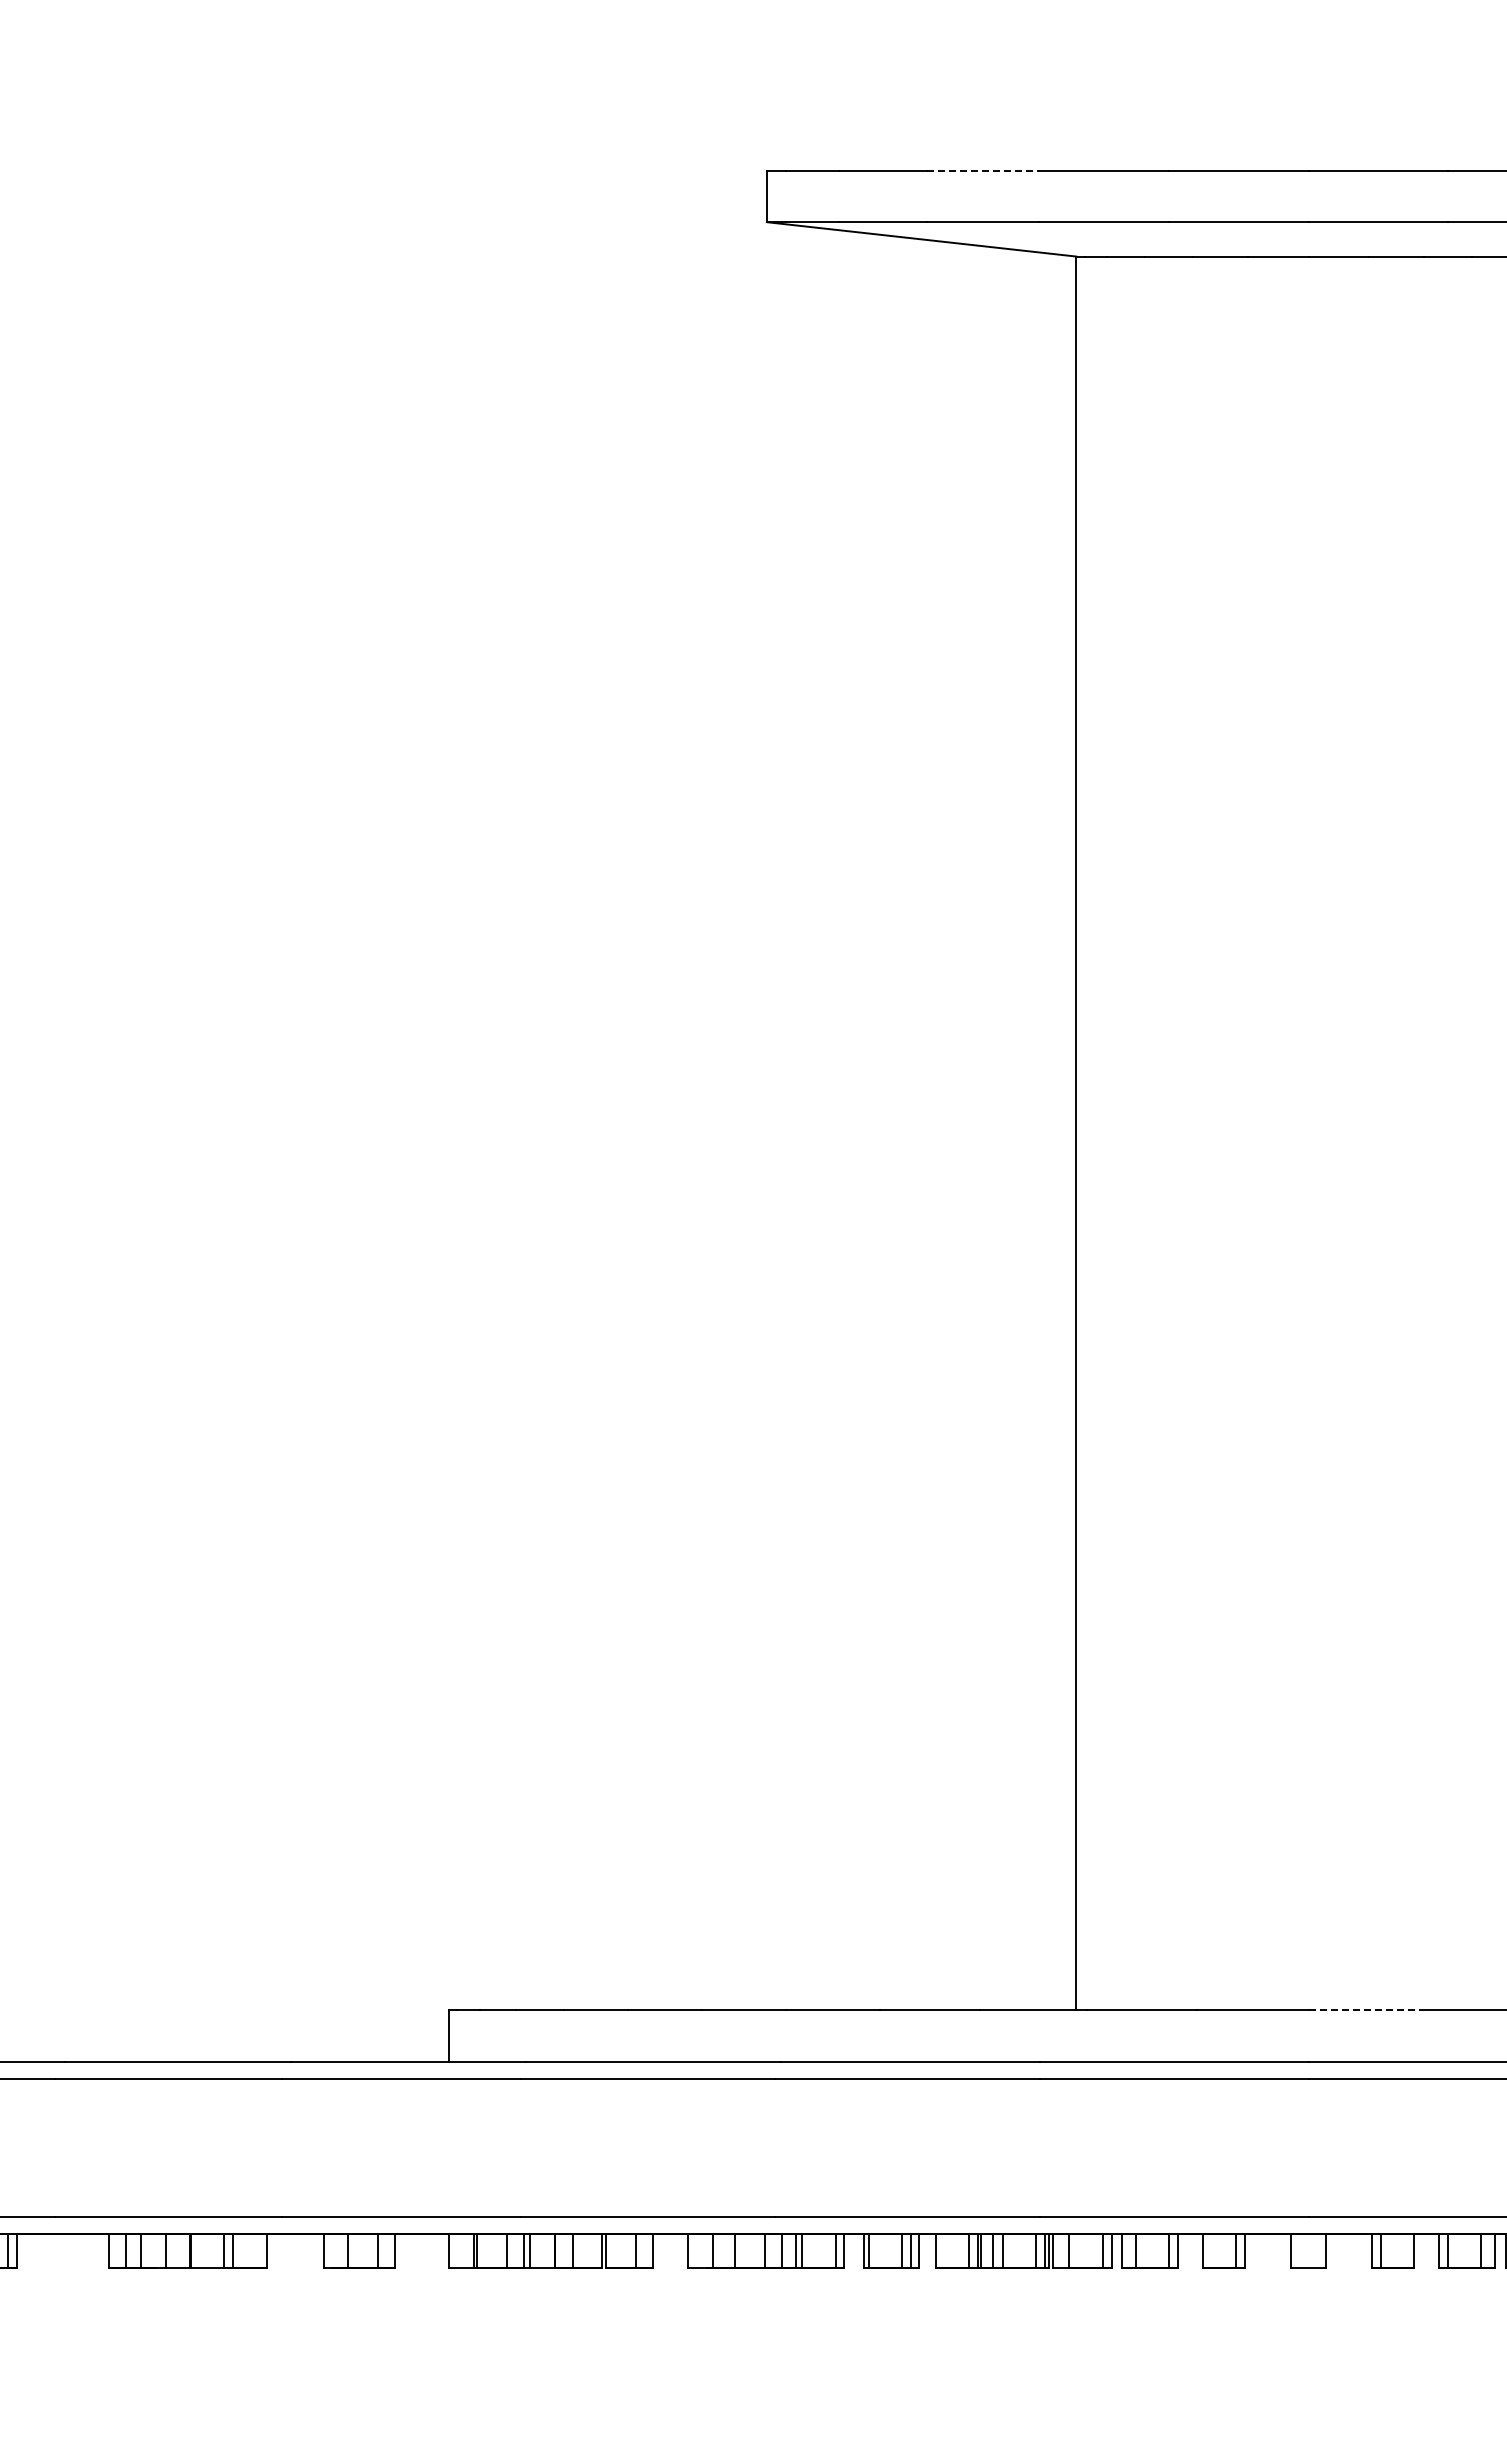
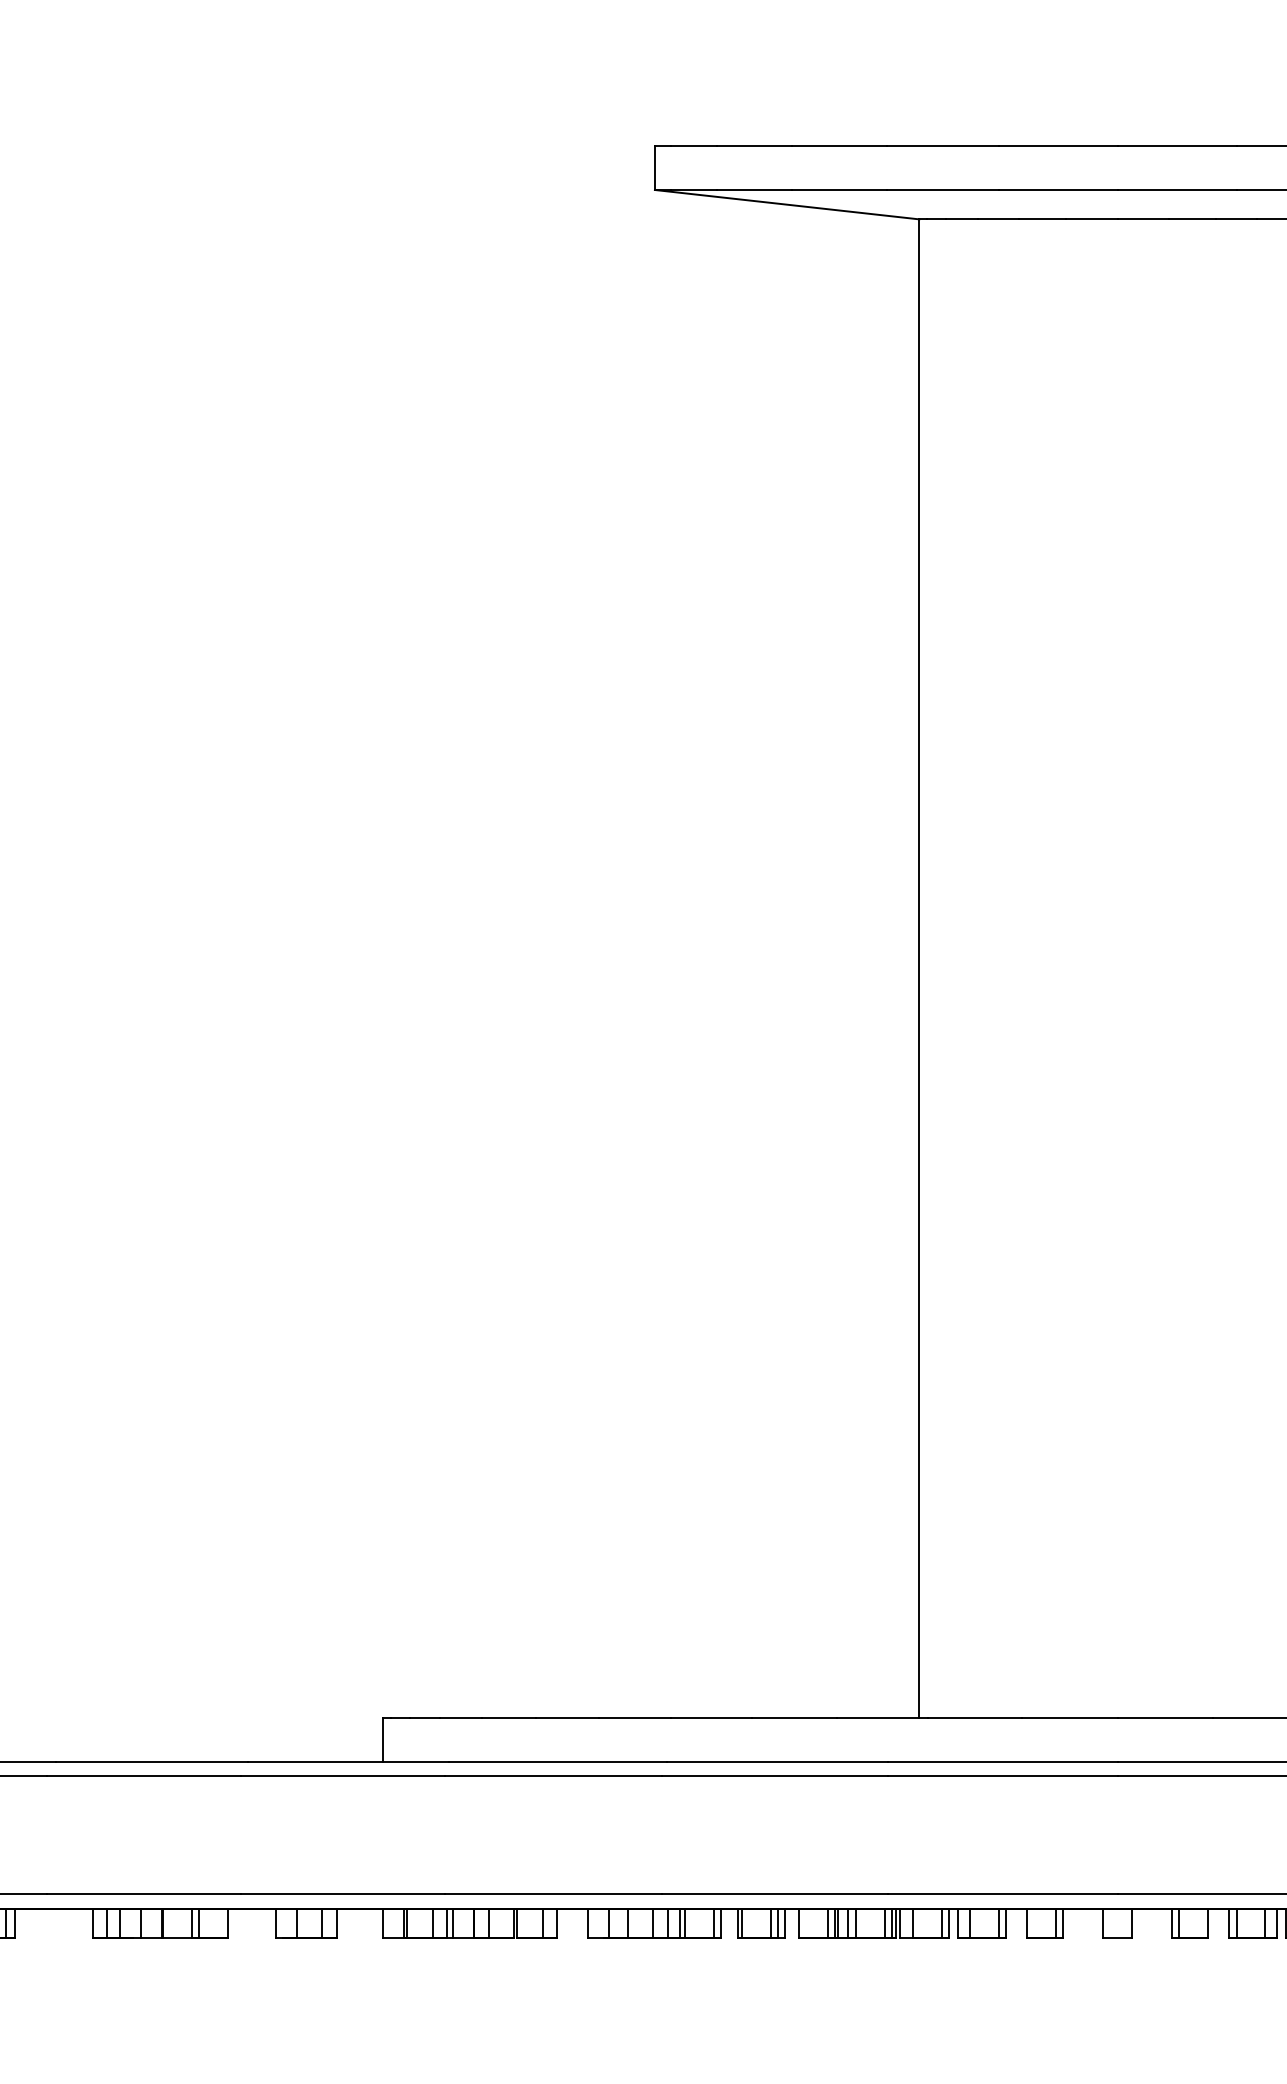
line: (982, 170) -> (839, 145), dashed -> solid
line: (1364, 2010) -> (1165, 1717), dashed -> solid

